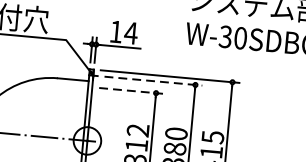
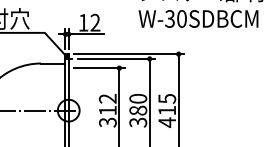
text: (131, 32) -> (95, 22), 14 -> 12
line: (153, 80) -> (116, 58), dashed -> solid
line: (132, 91) -> (100, 68), dashed -> solid

